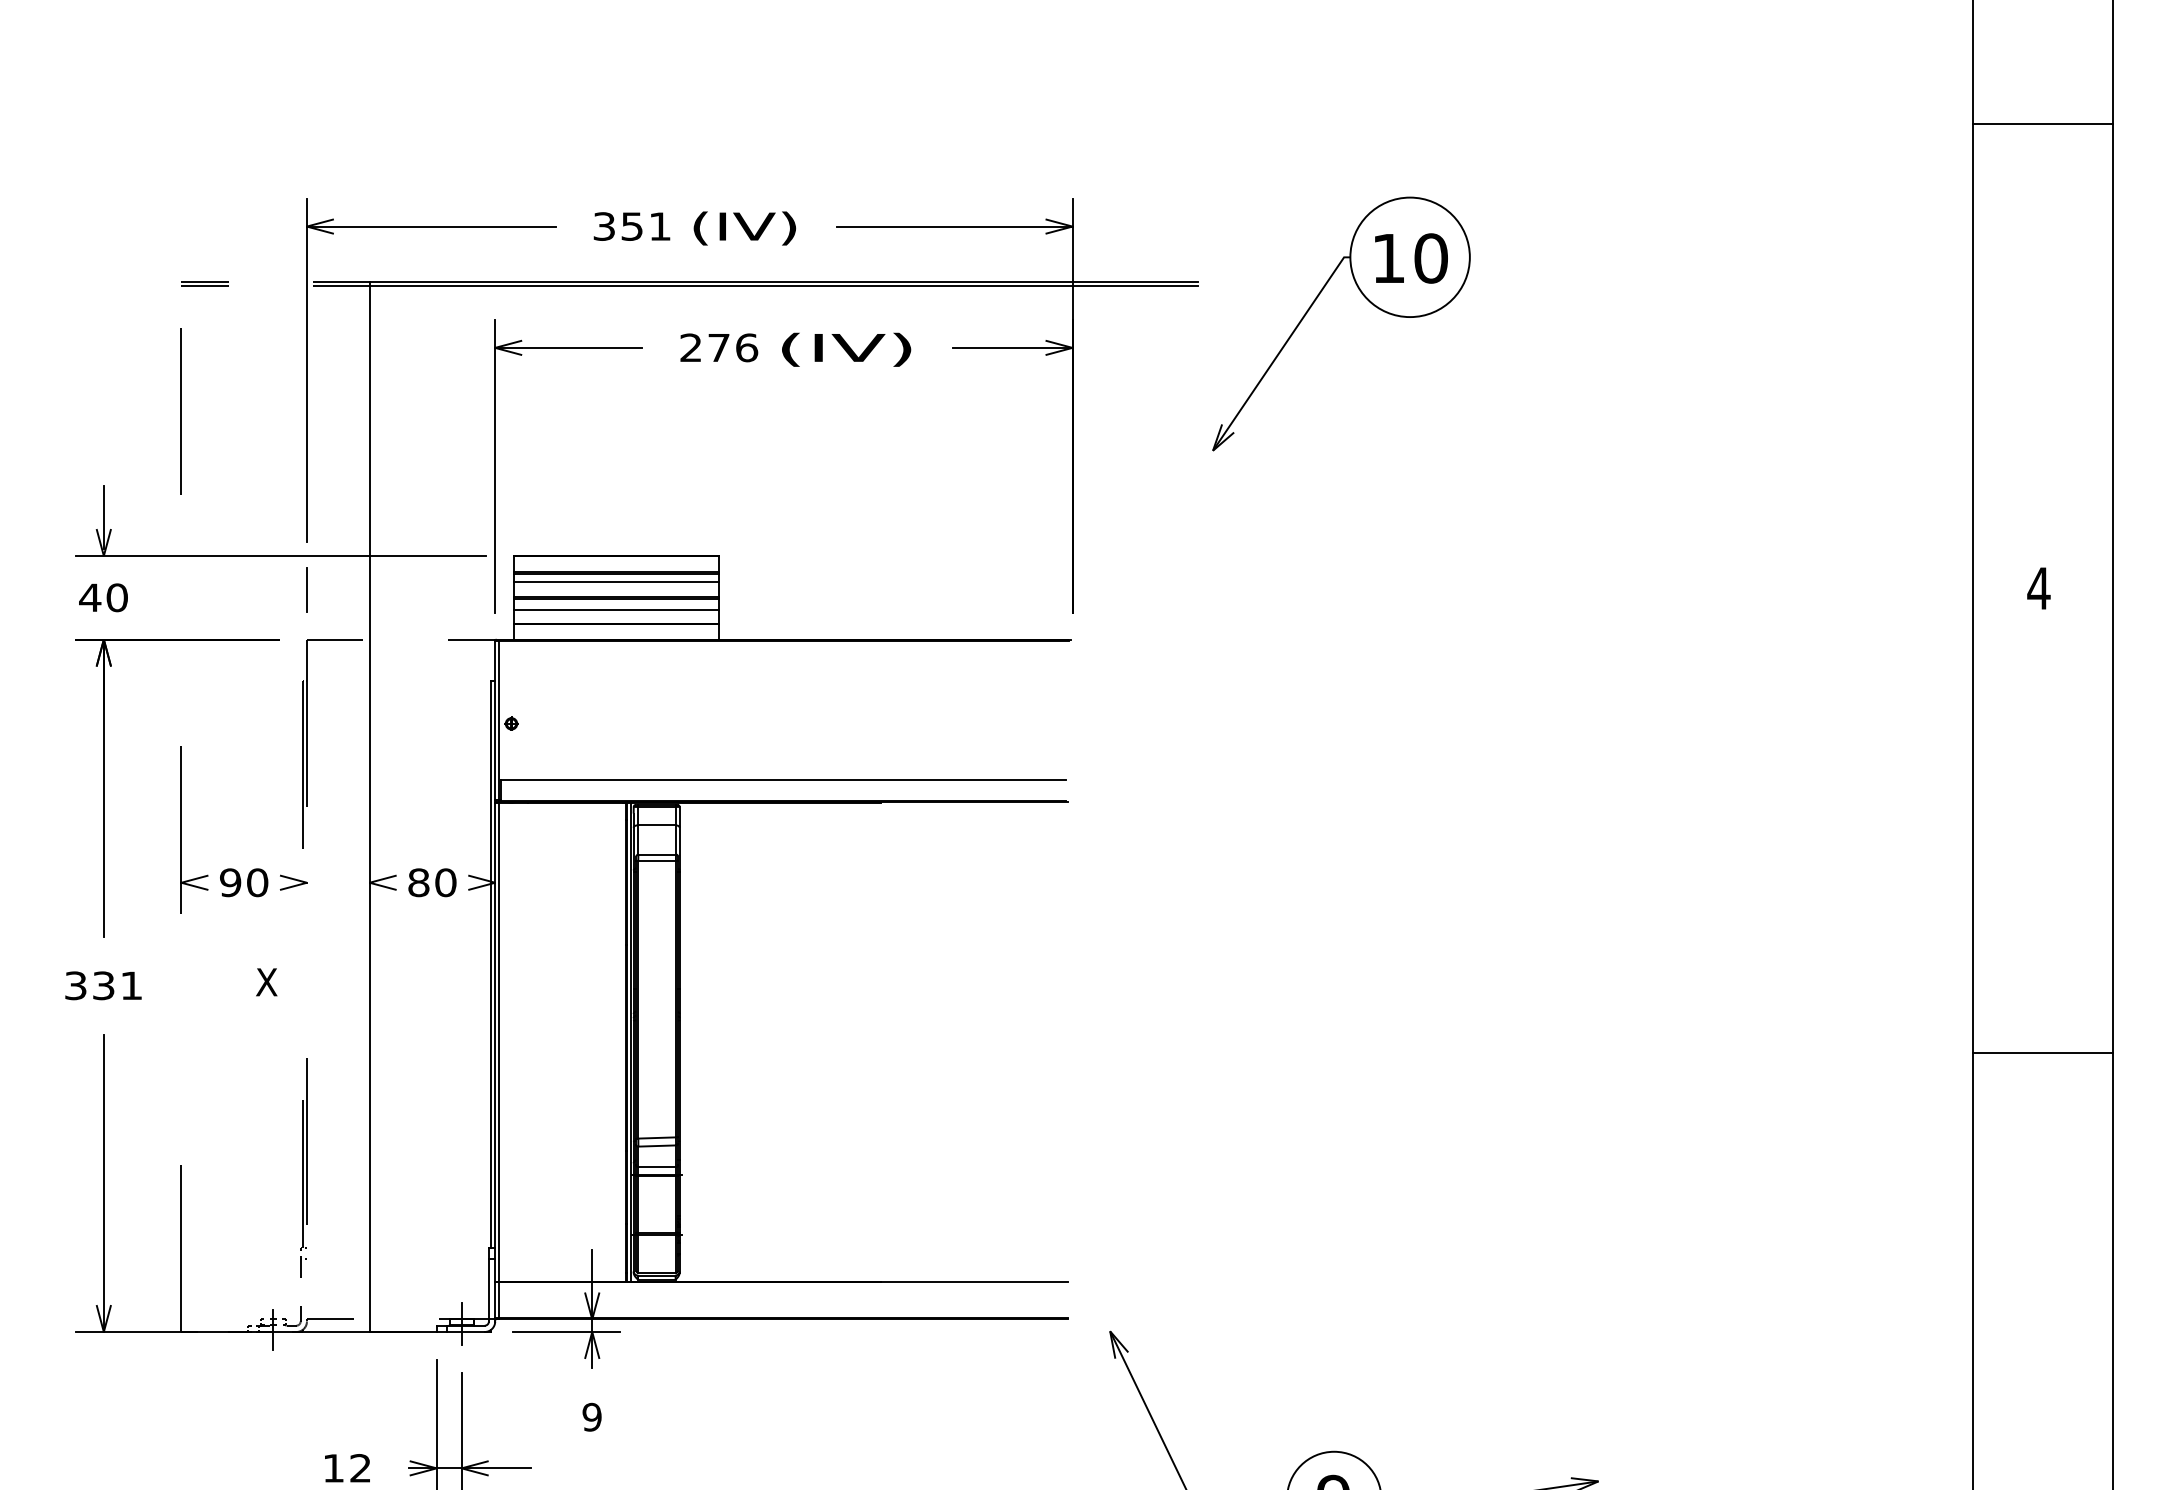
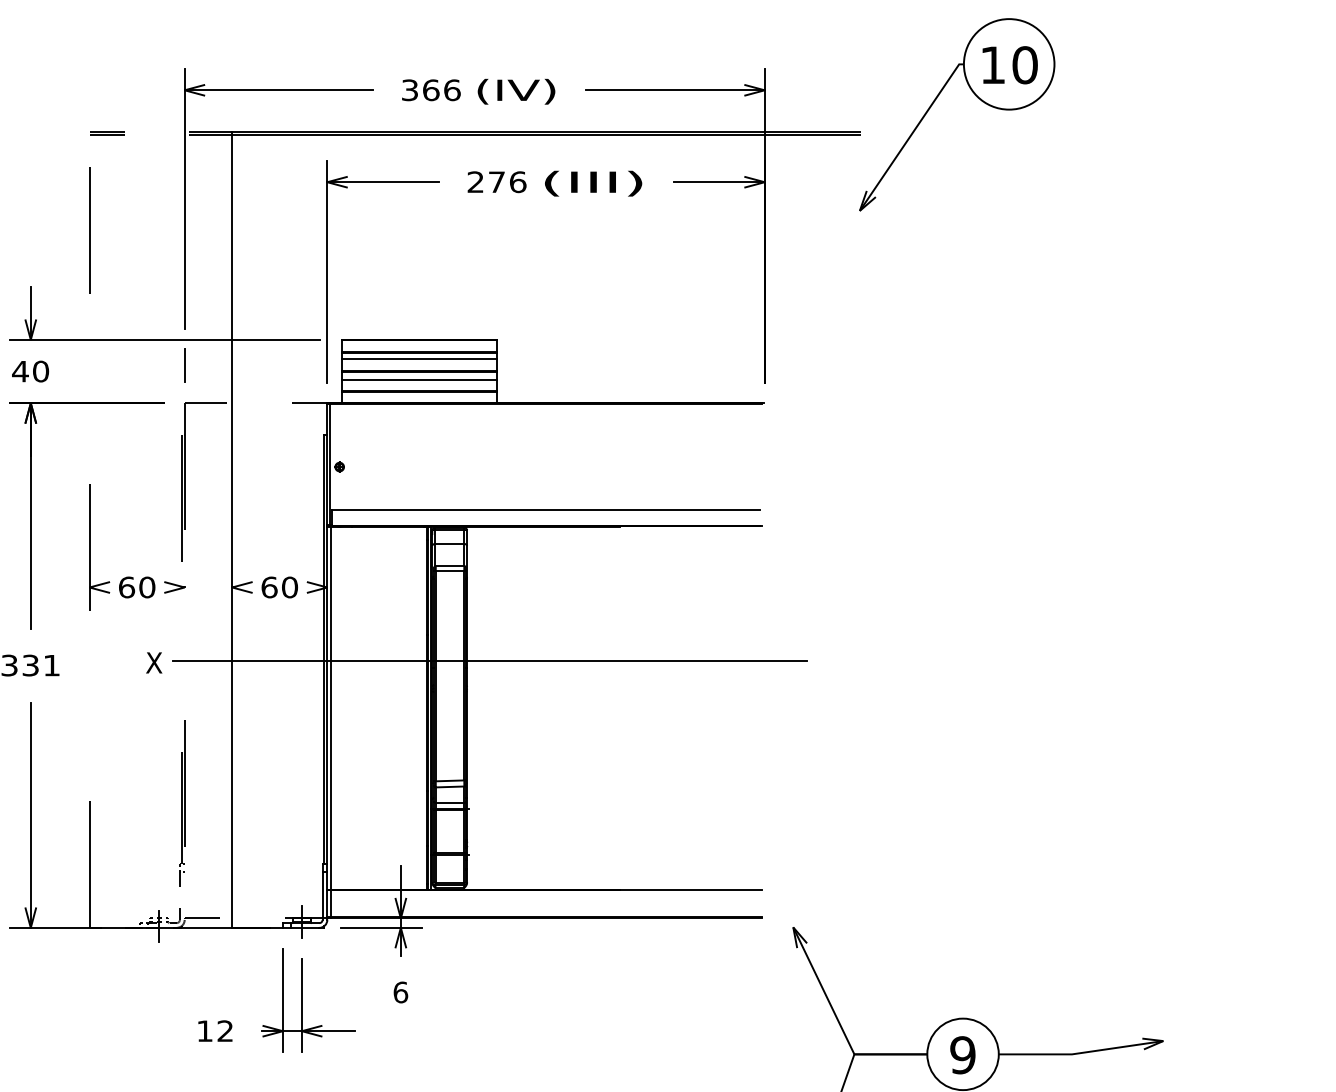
text: (646, 226) -> (441, 90), 351 -> 366
part: (1313, 304) -> (935, 100), moved
text: (846, 349) -> (593, 183), (IV) -> (III)
text: (230, 882) -> (126, 587), 90 -> 60
text: (418, 882) -> (269, 587), 80 -> 60
line: (709, 979) -> (489, 660), added
text: (591, 1416) -> (400, 991), 9 -> 6

